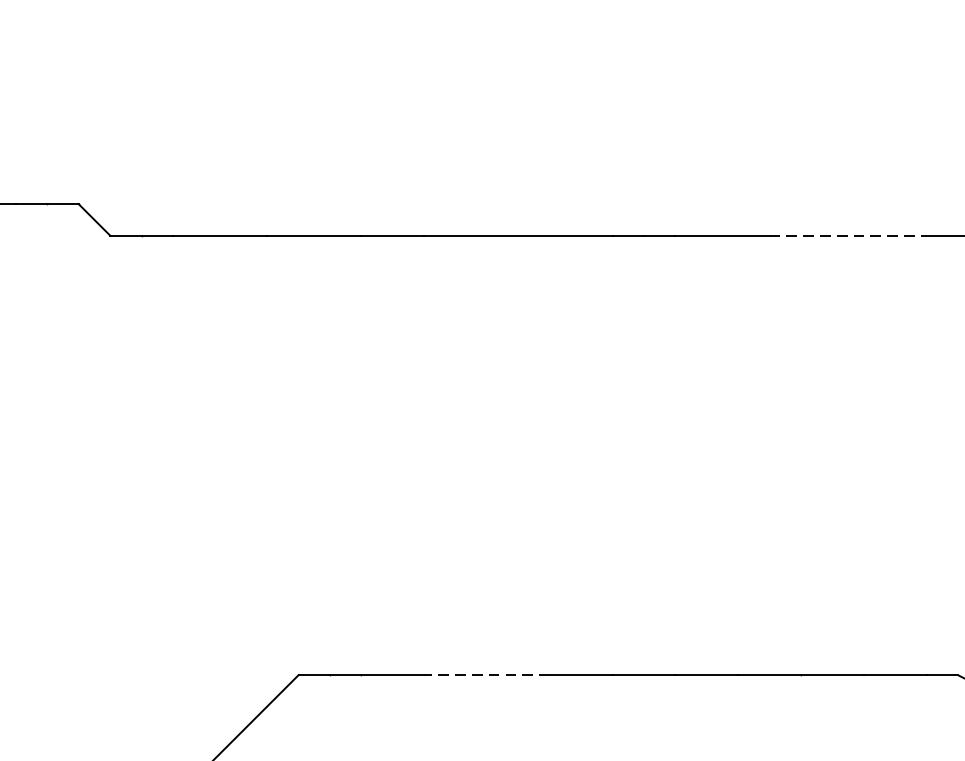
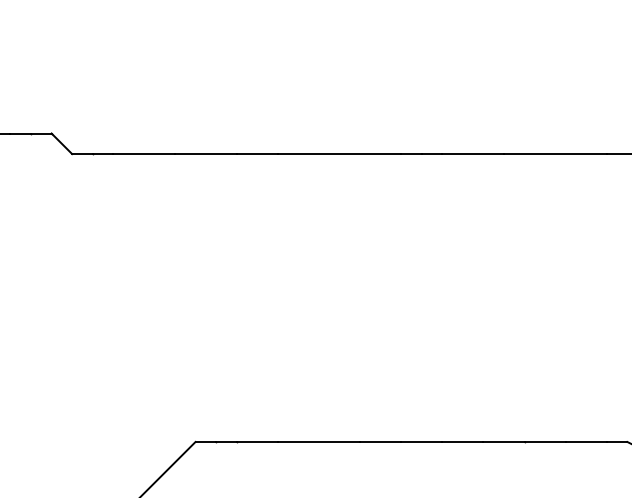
line: (848, 236) -> (555, 154), dashed -> solid
line: (486, 674) -> (318, 441), dashed -> solid

